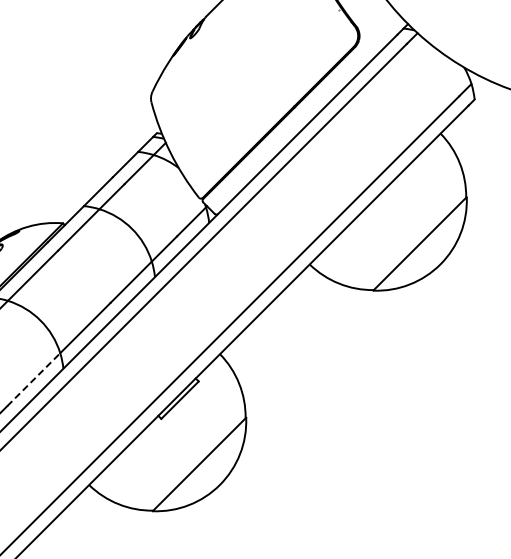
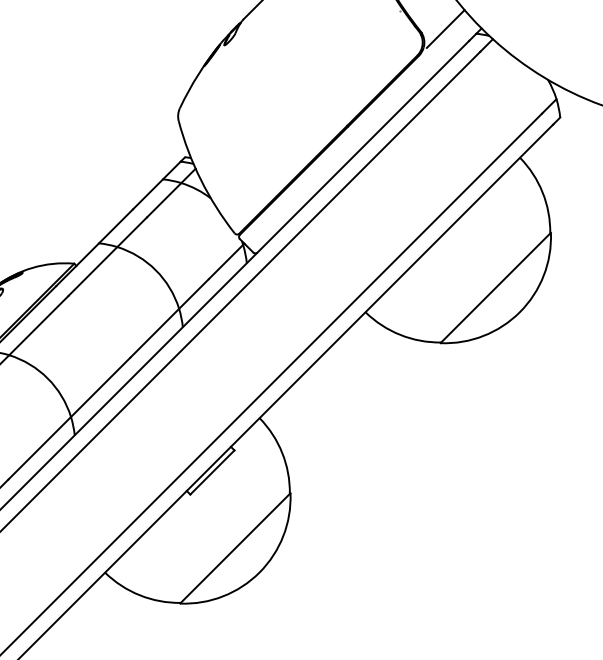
line: (377, 24) -> (445, 28), added
line: (34, 379) -> (40, 448), dashed -> solid

